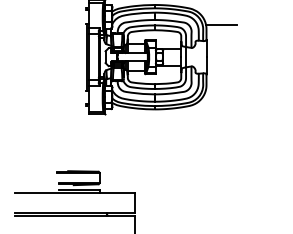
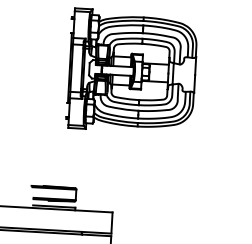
line: (221, 24) -> (212, 41), removed

